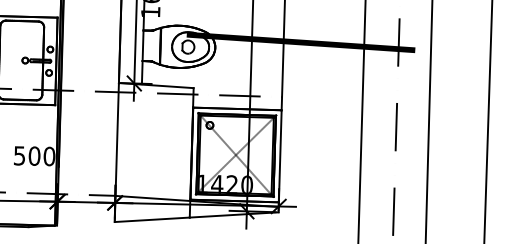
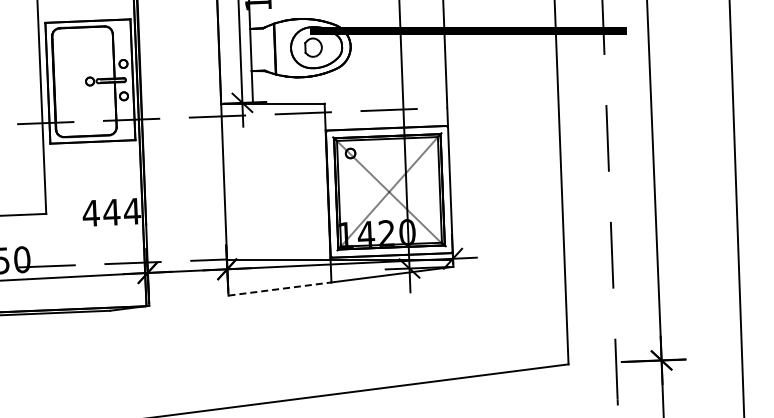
text: (34, 156) -> (111, 212), 500 -> 444
line: (151, 220) -> (279, 289), solid -> dashed

